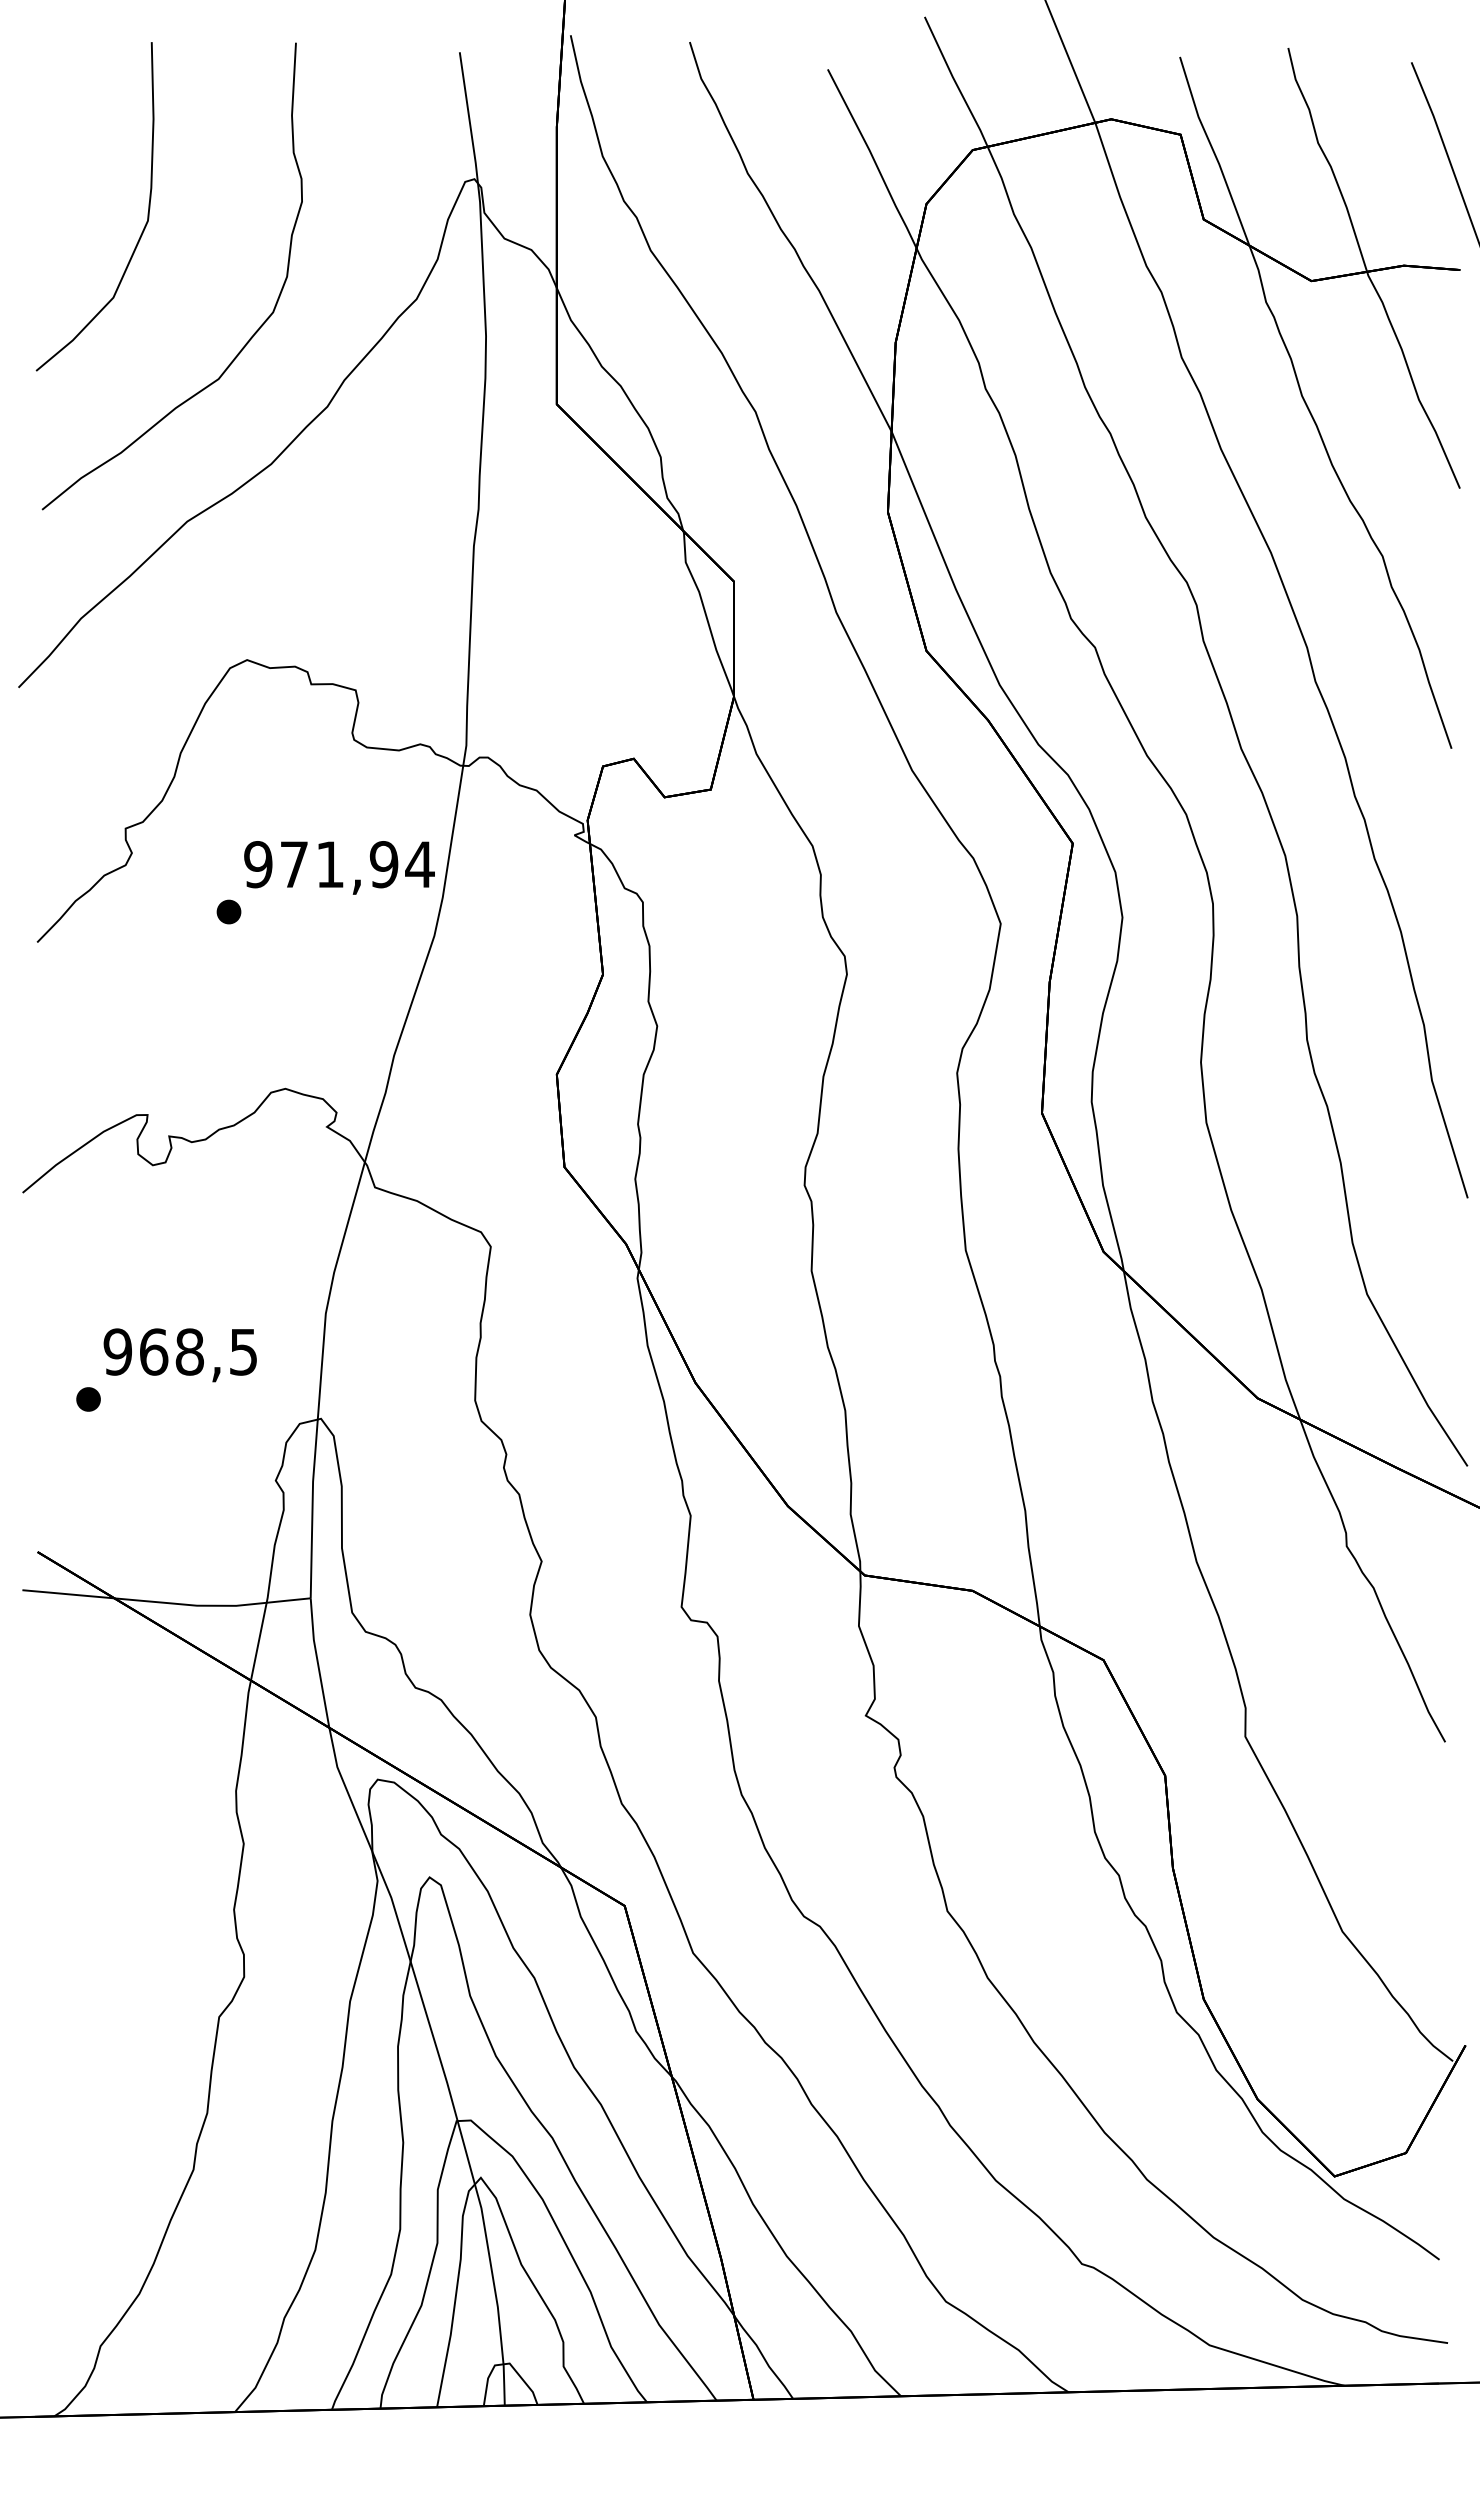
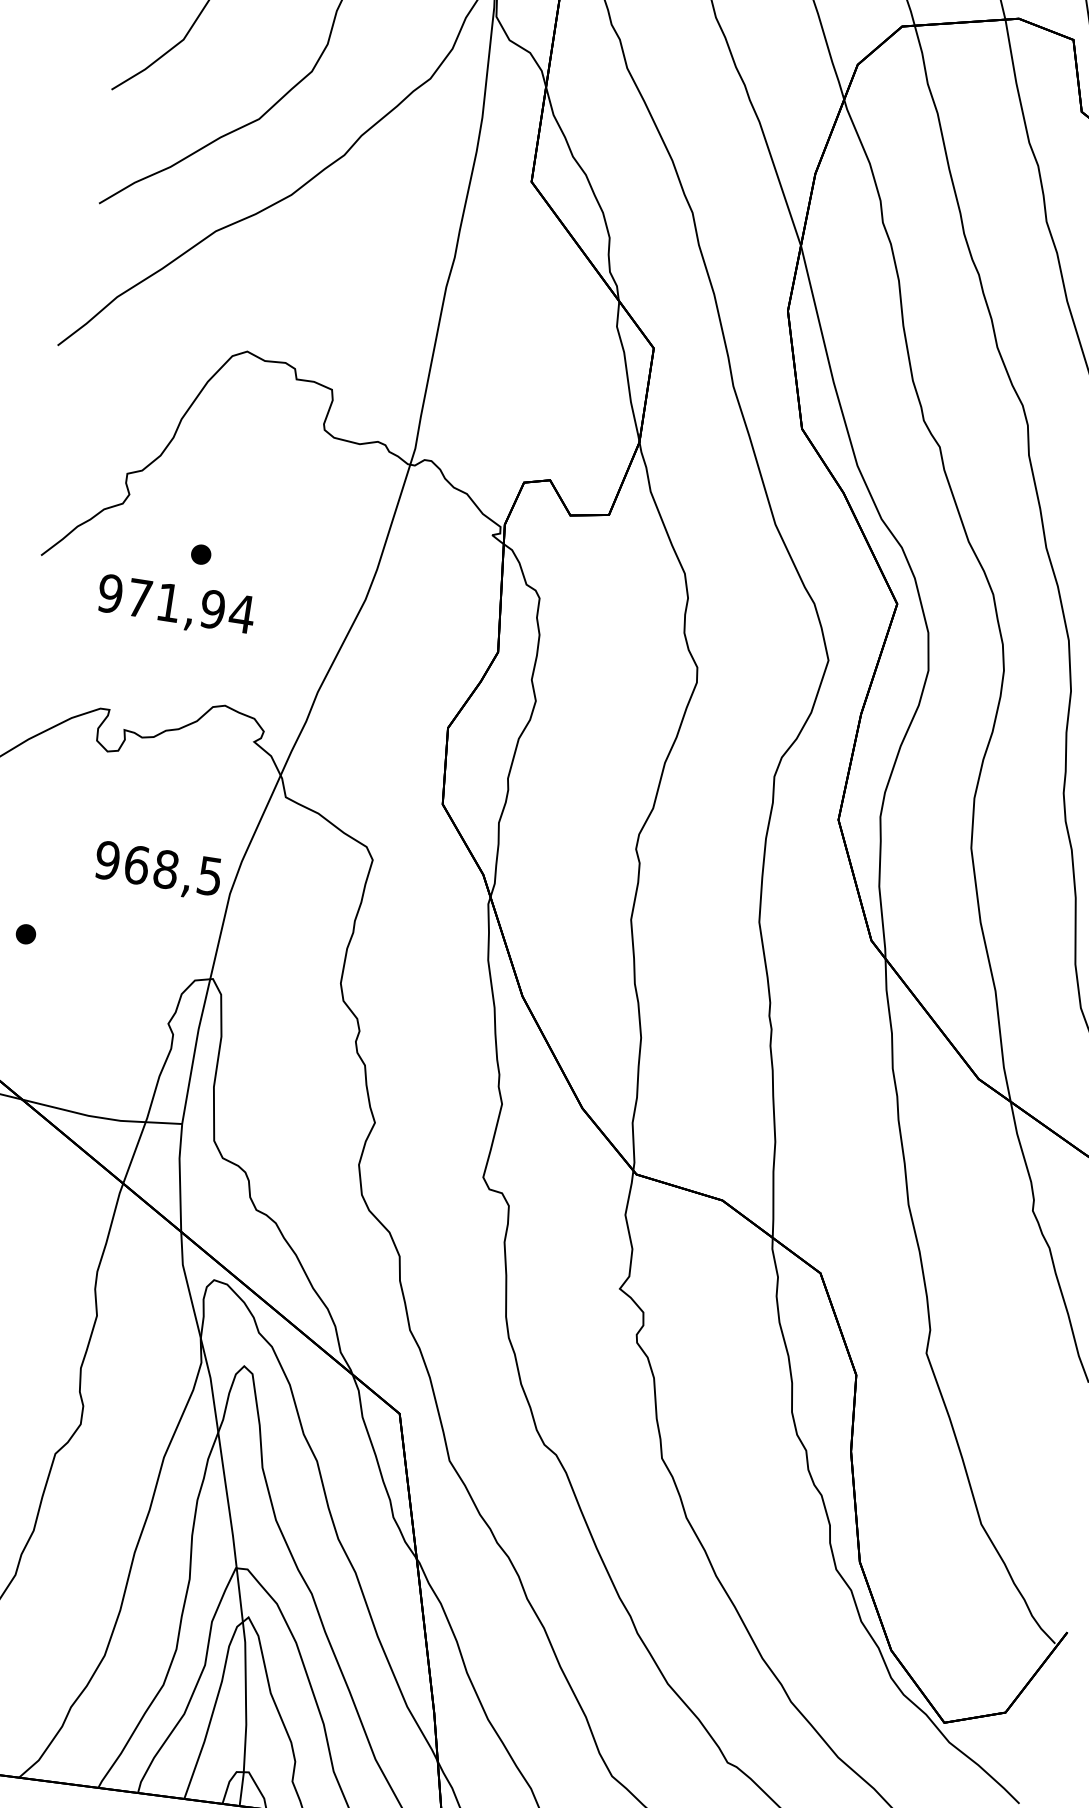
text: (339, 867) -> (176, 606), moved
text: (179, 1355) -> (157, 871), moved

